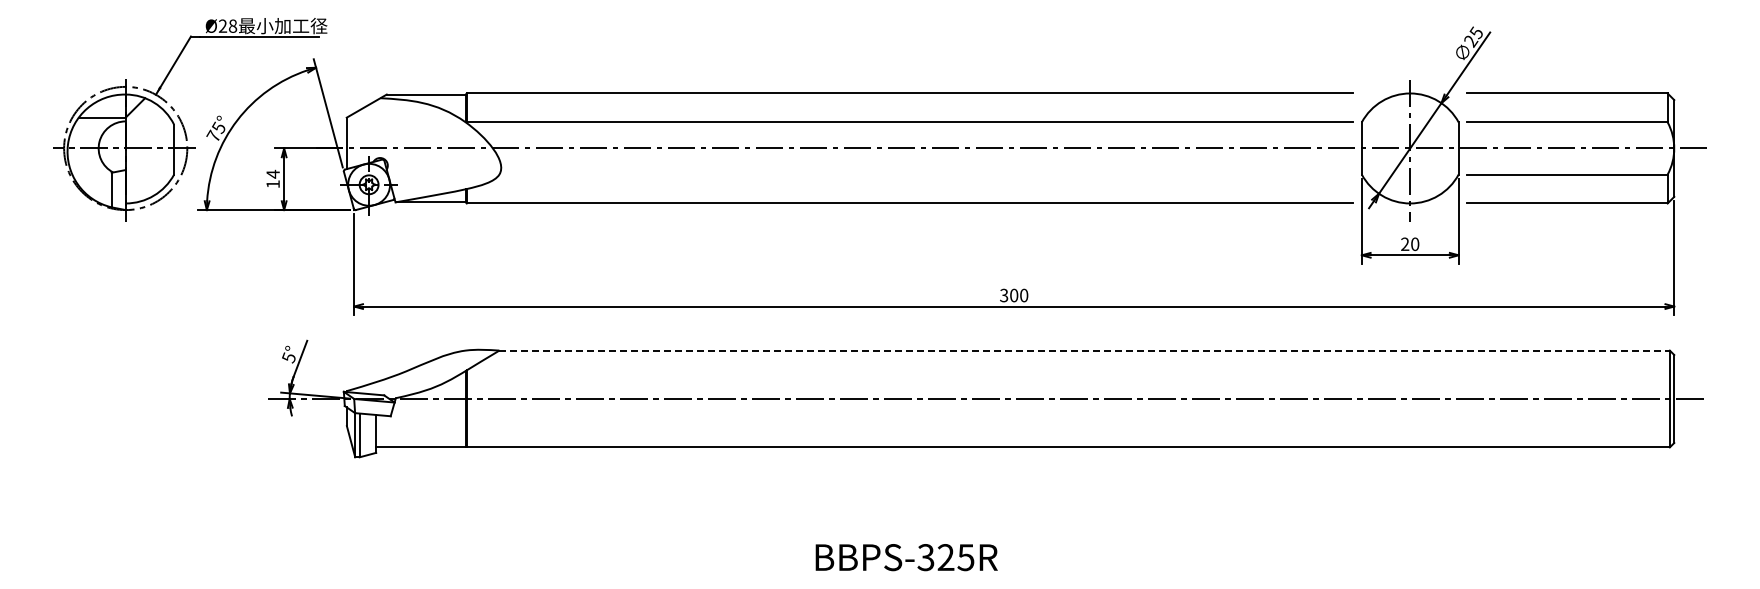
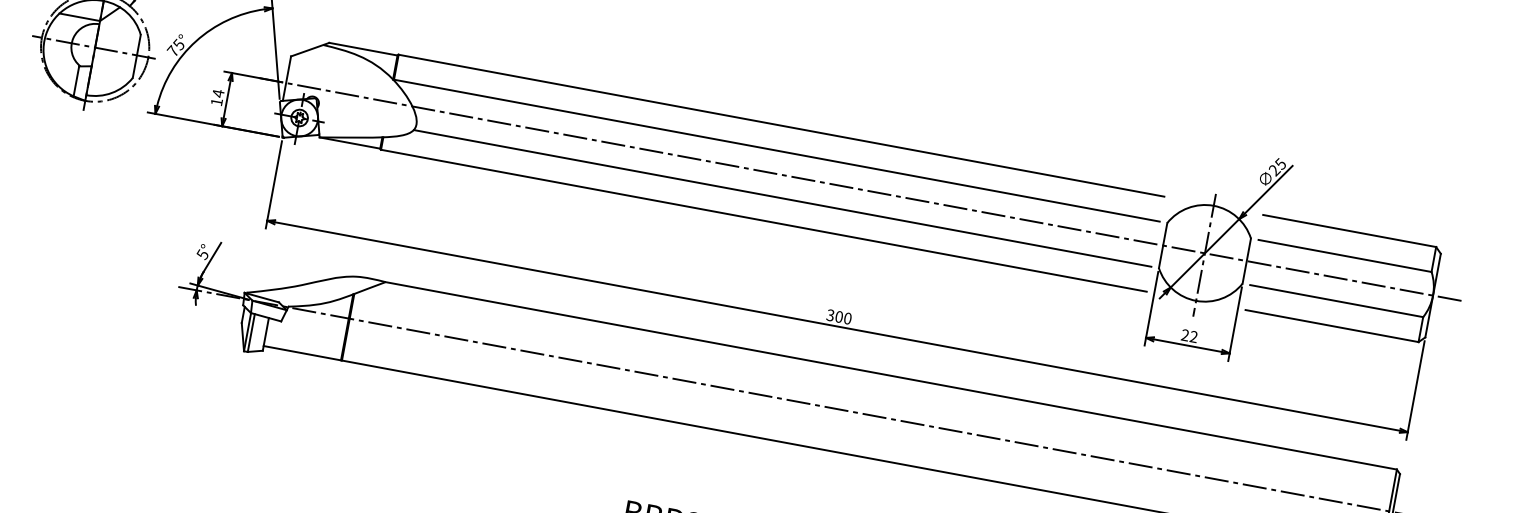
line: (926, 174) -> (782, 198), added
text: (1415, 244) -> (1194, 337), 20 -> 22
line: (1085, 350) -> (892, 375), dashed -> solid

